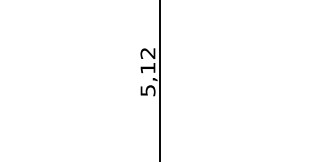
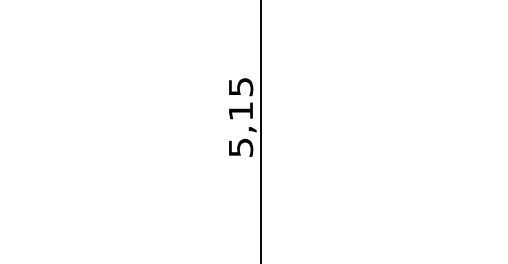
text: (147, 53) -> (240, 87), 5,12 -> 5,15

